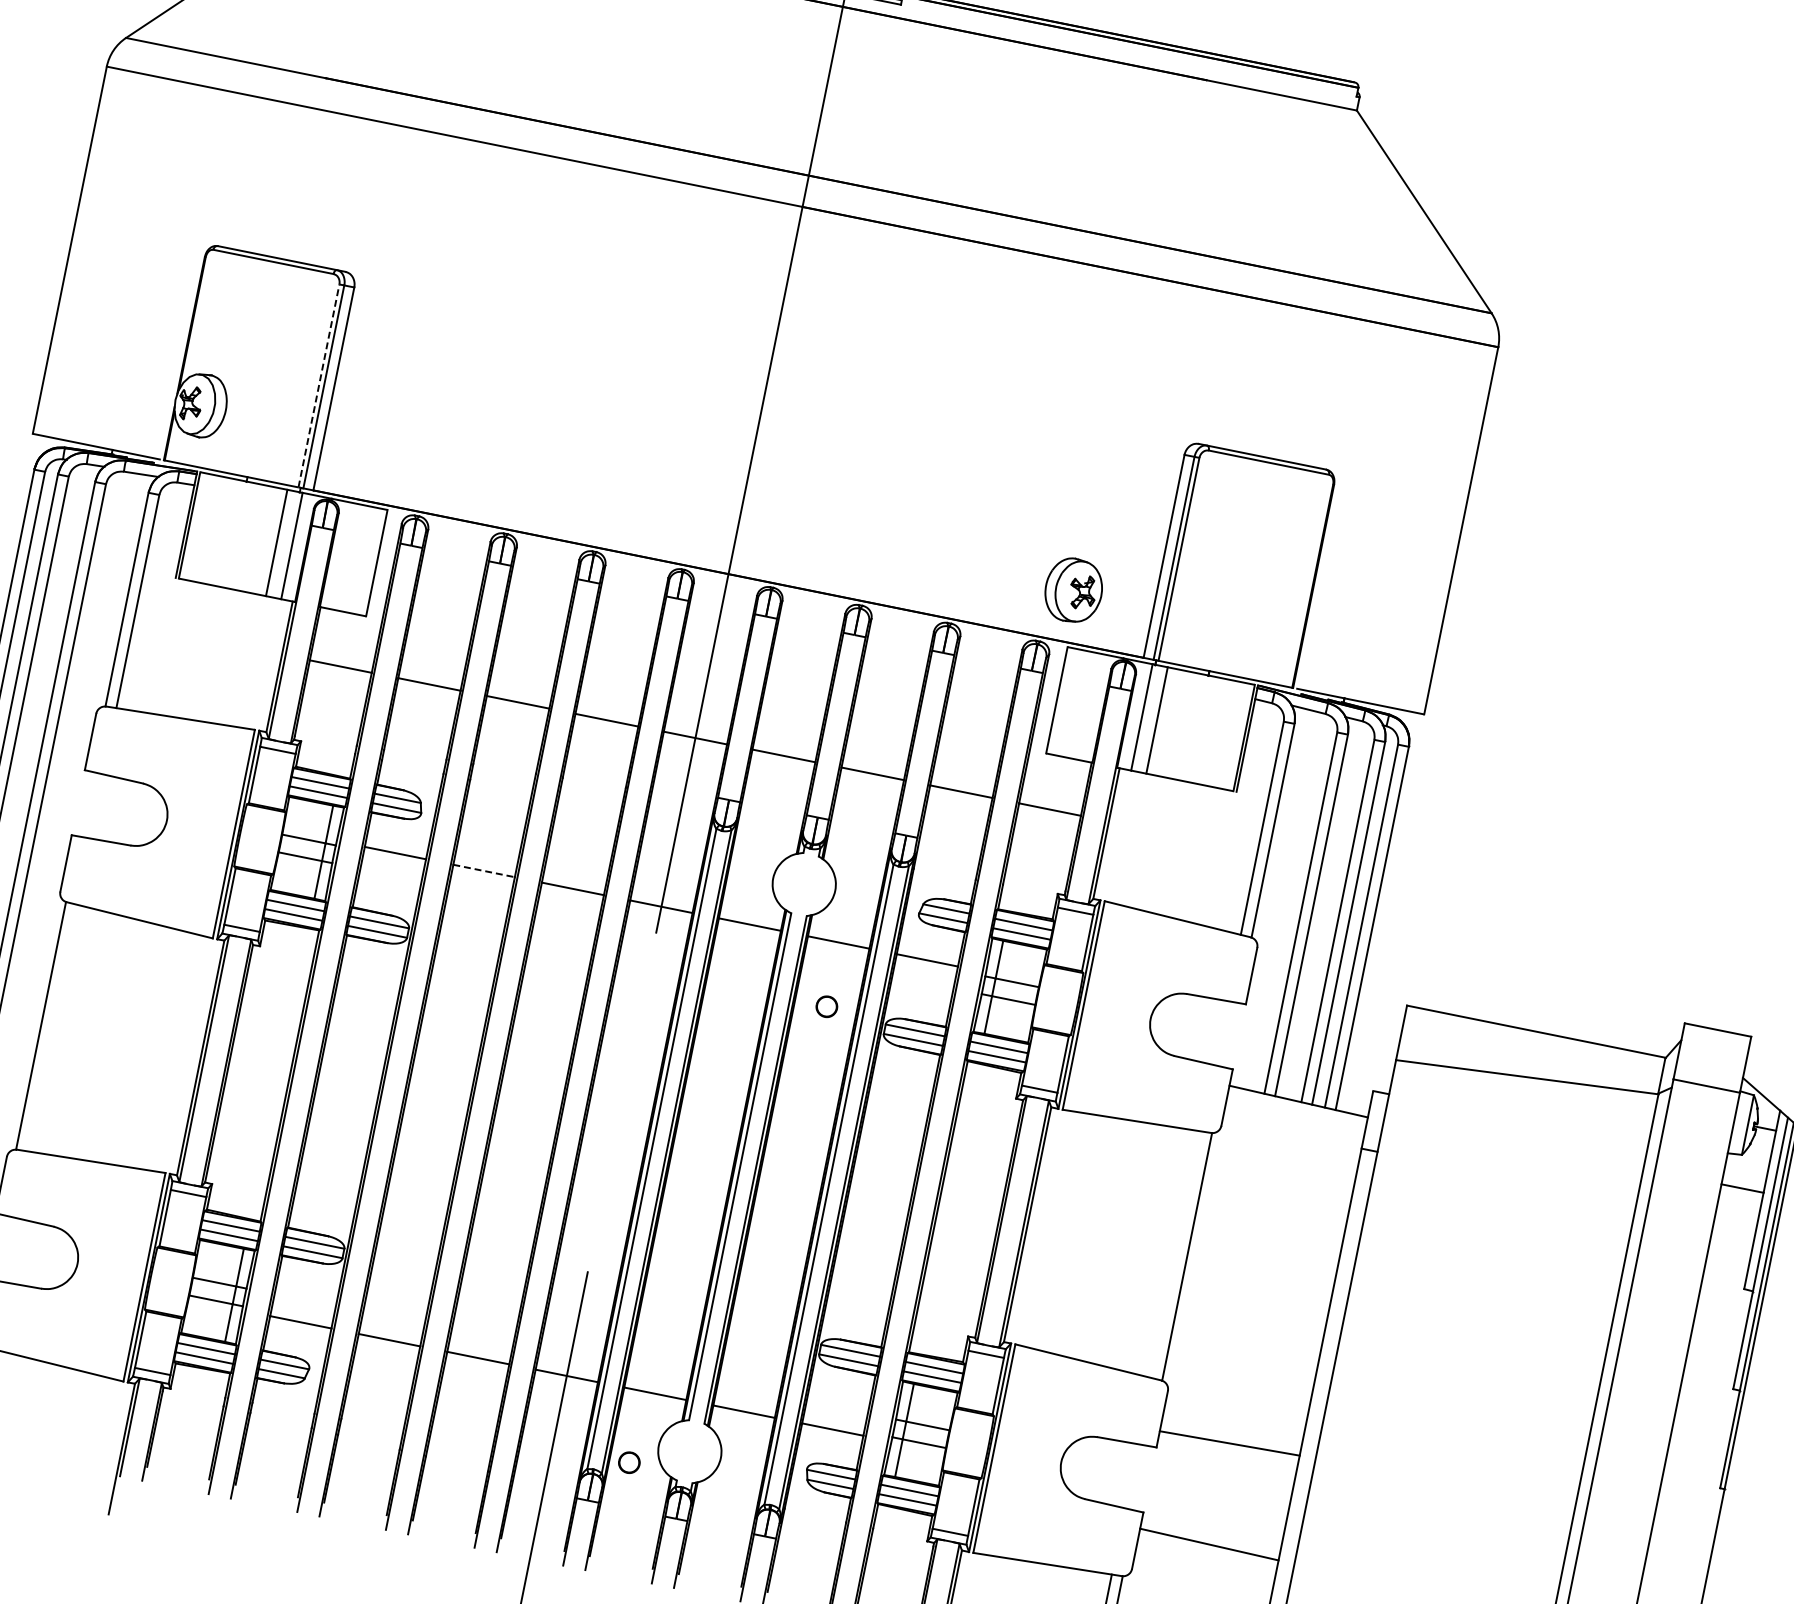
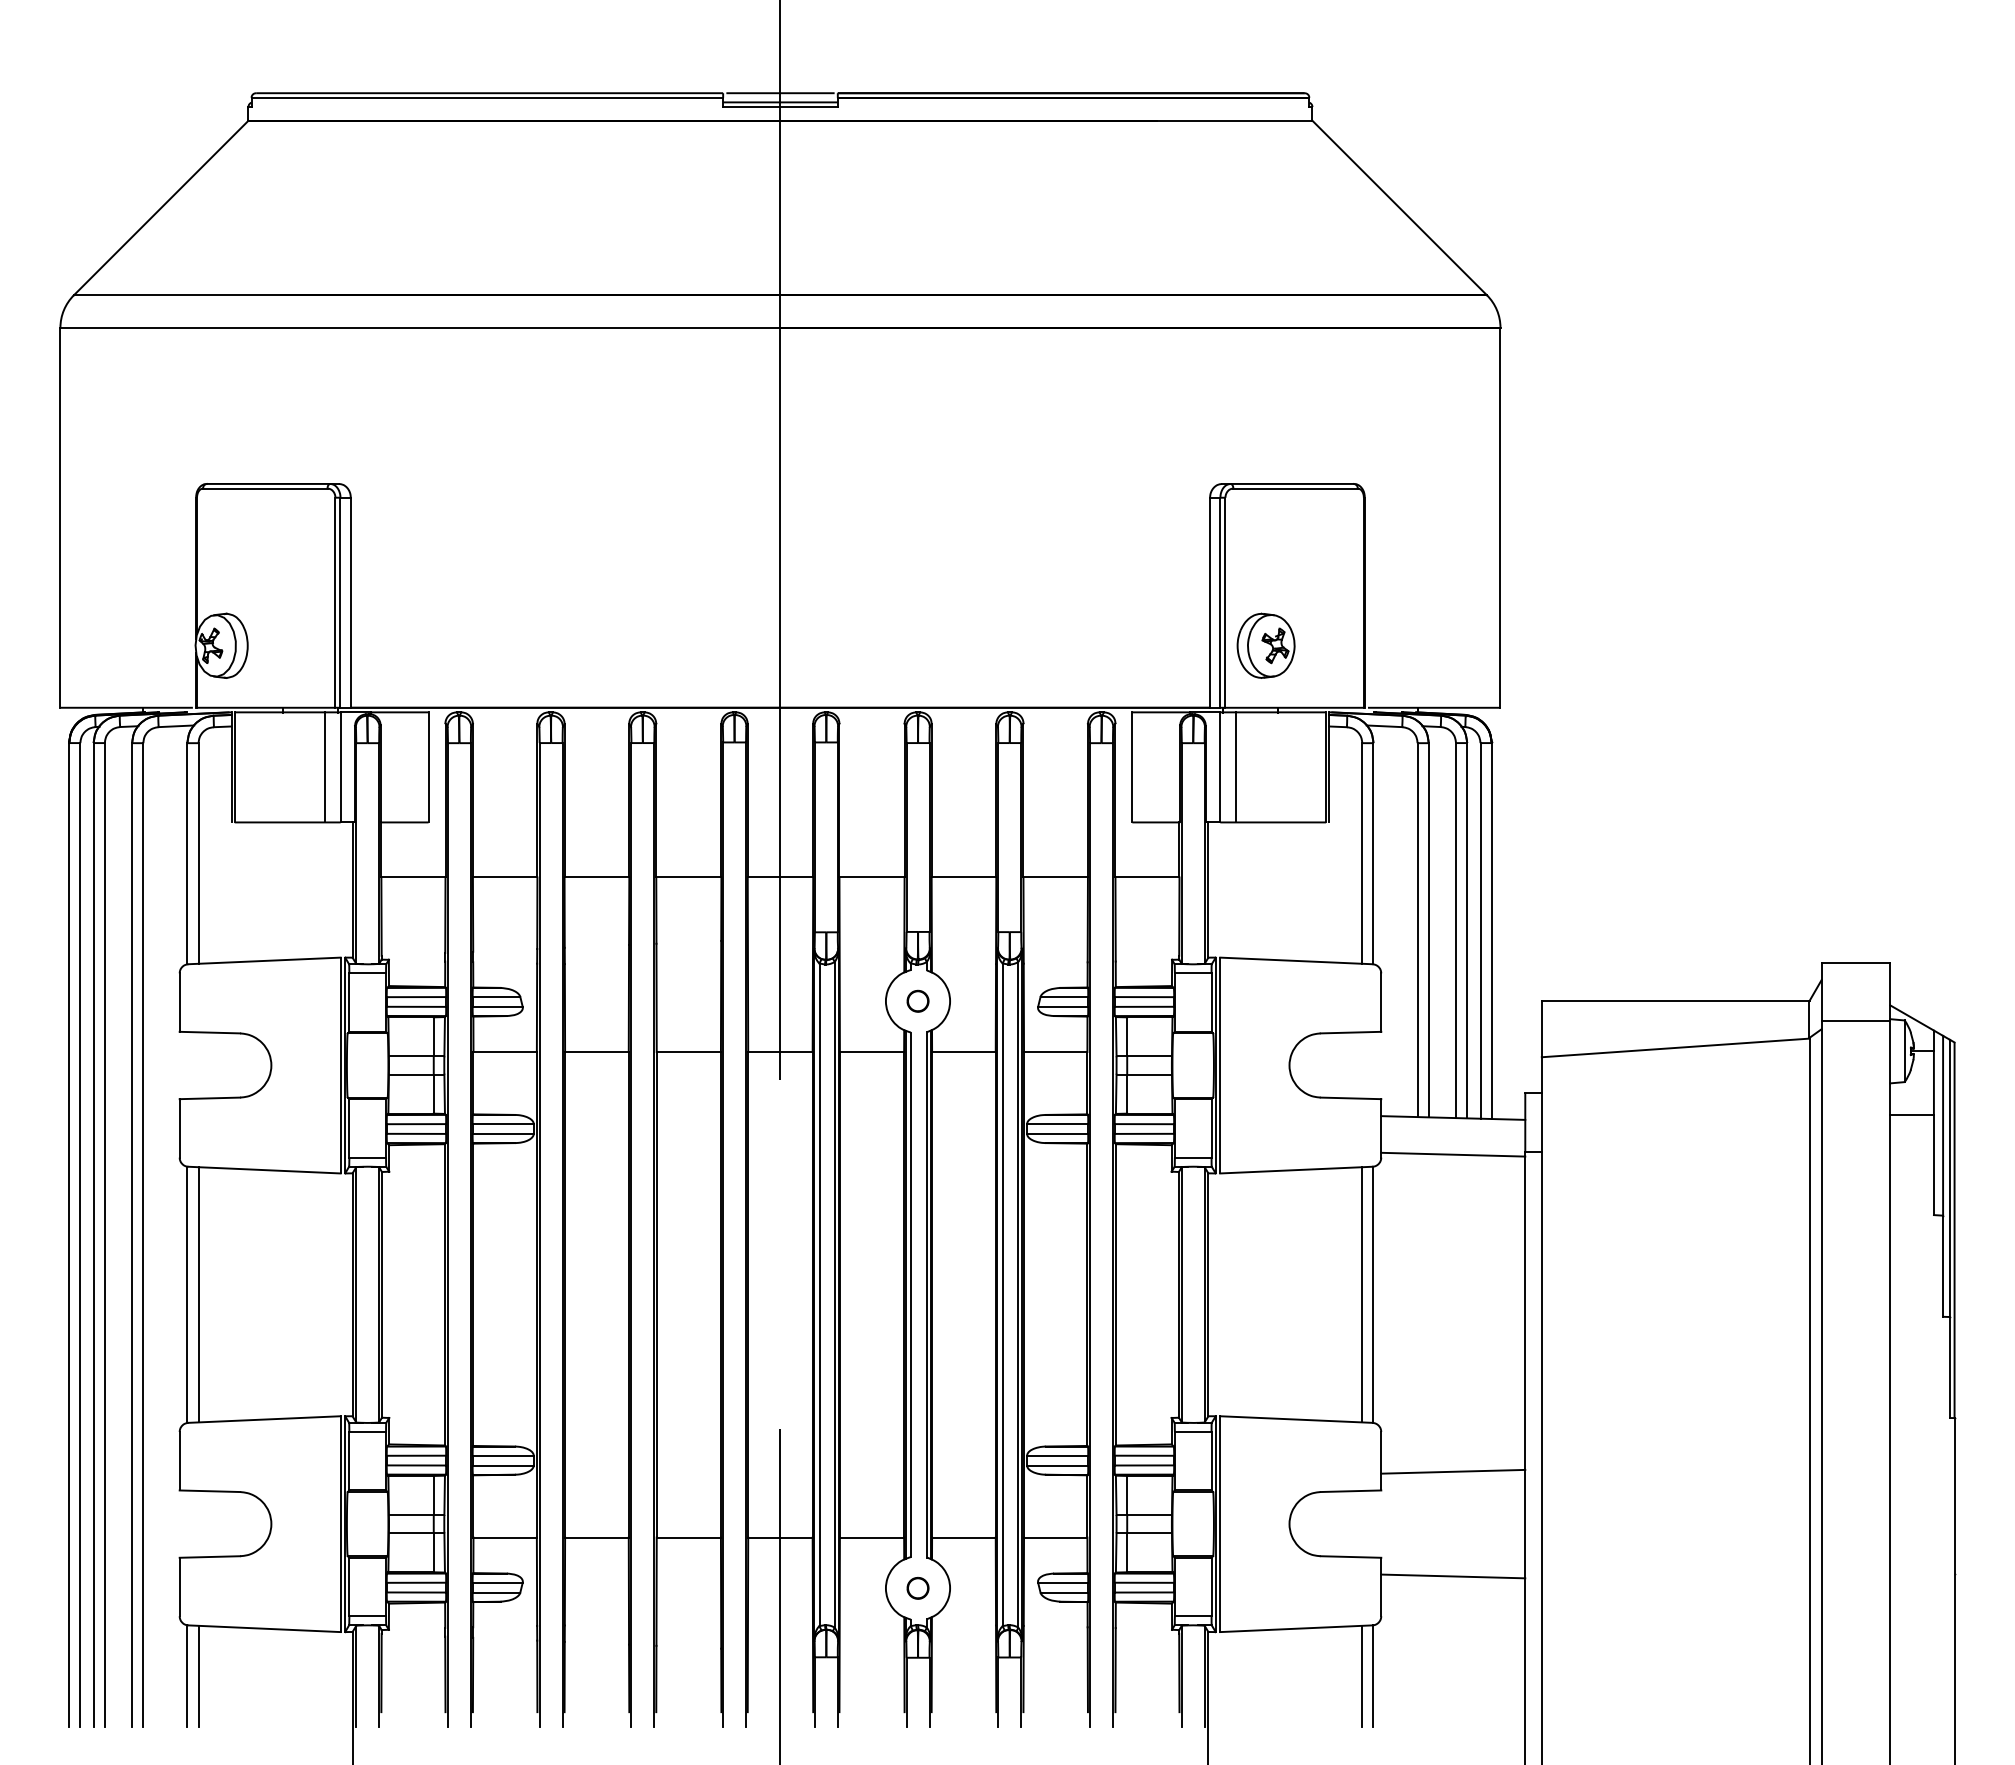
line: (319, 385) -> (335, 602), dashed -> solid
part: (1073, 590) -> (1265, 645), moved
line: (483, 871) -> (596, 1052), dashed -> solid
part: (826, 1005) -> (917, 1000), moved
line: (51, 1027) -> (198, 1294), added
line: (1291, 1136) -> (1453, 1154), added
line: (1176, 1254) -> (1362, 1294), added
part: (628, 1462) -> (917, 1588), moved

